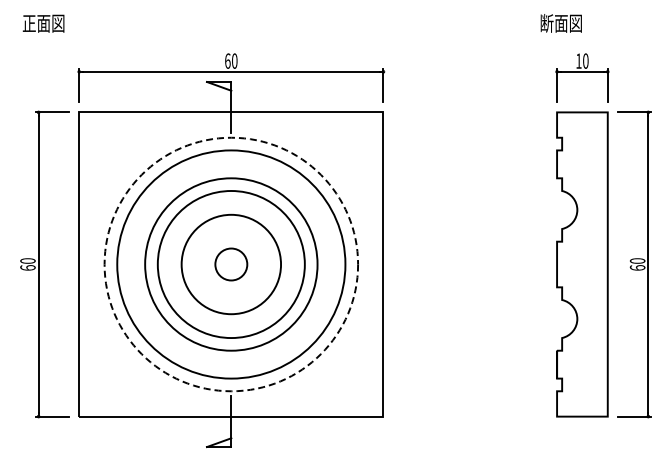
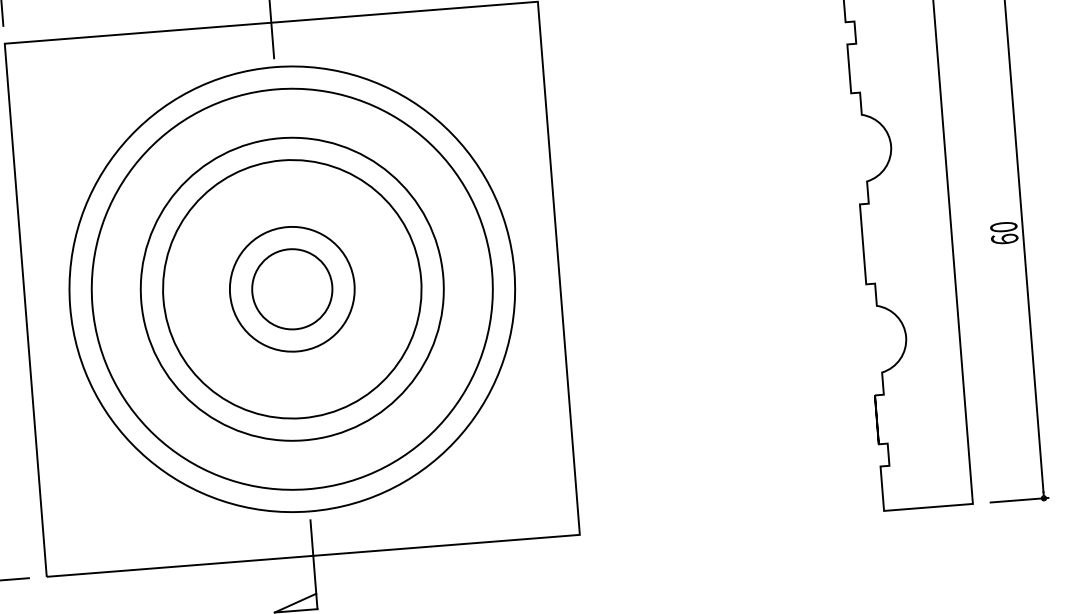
circle: (230, 264) -> (290, 289), size x0.71
circle: (231, 264) -> (292, 289), dashed -> solid
circle: (231, 264) -> (292, 289), size x1.43

